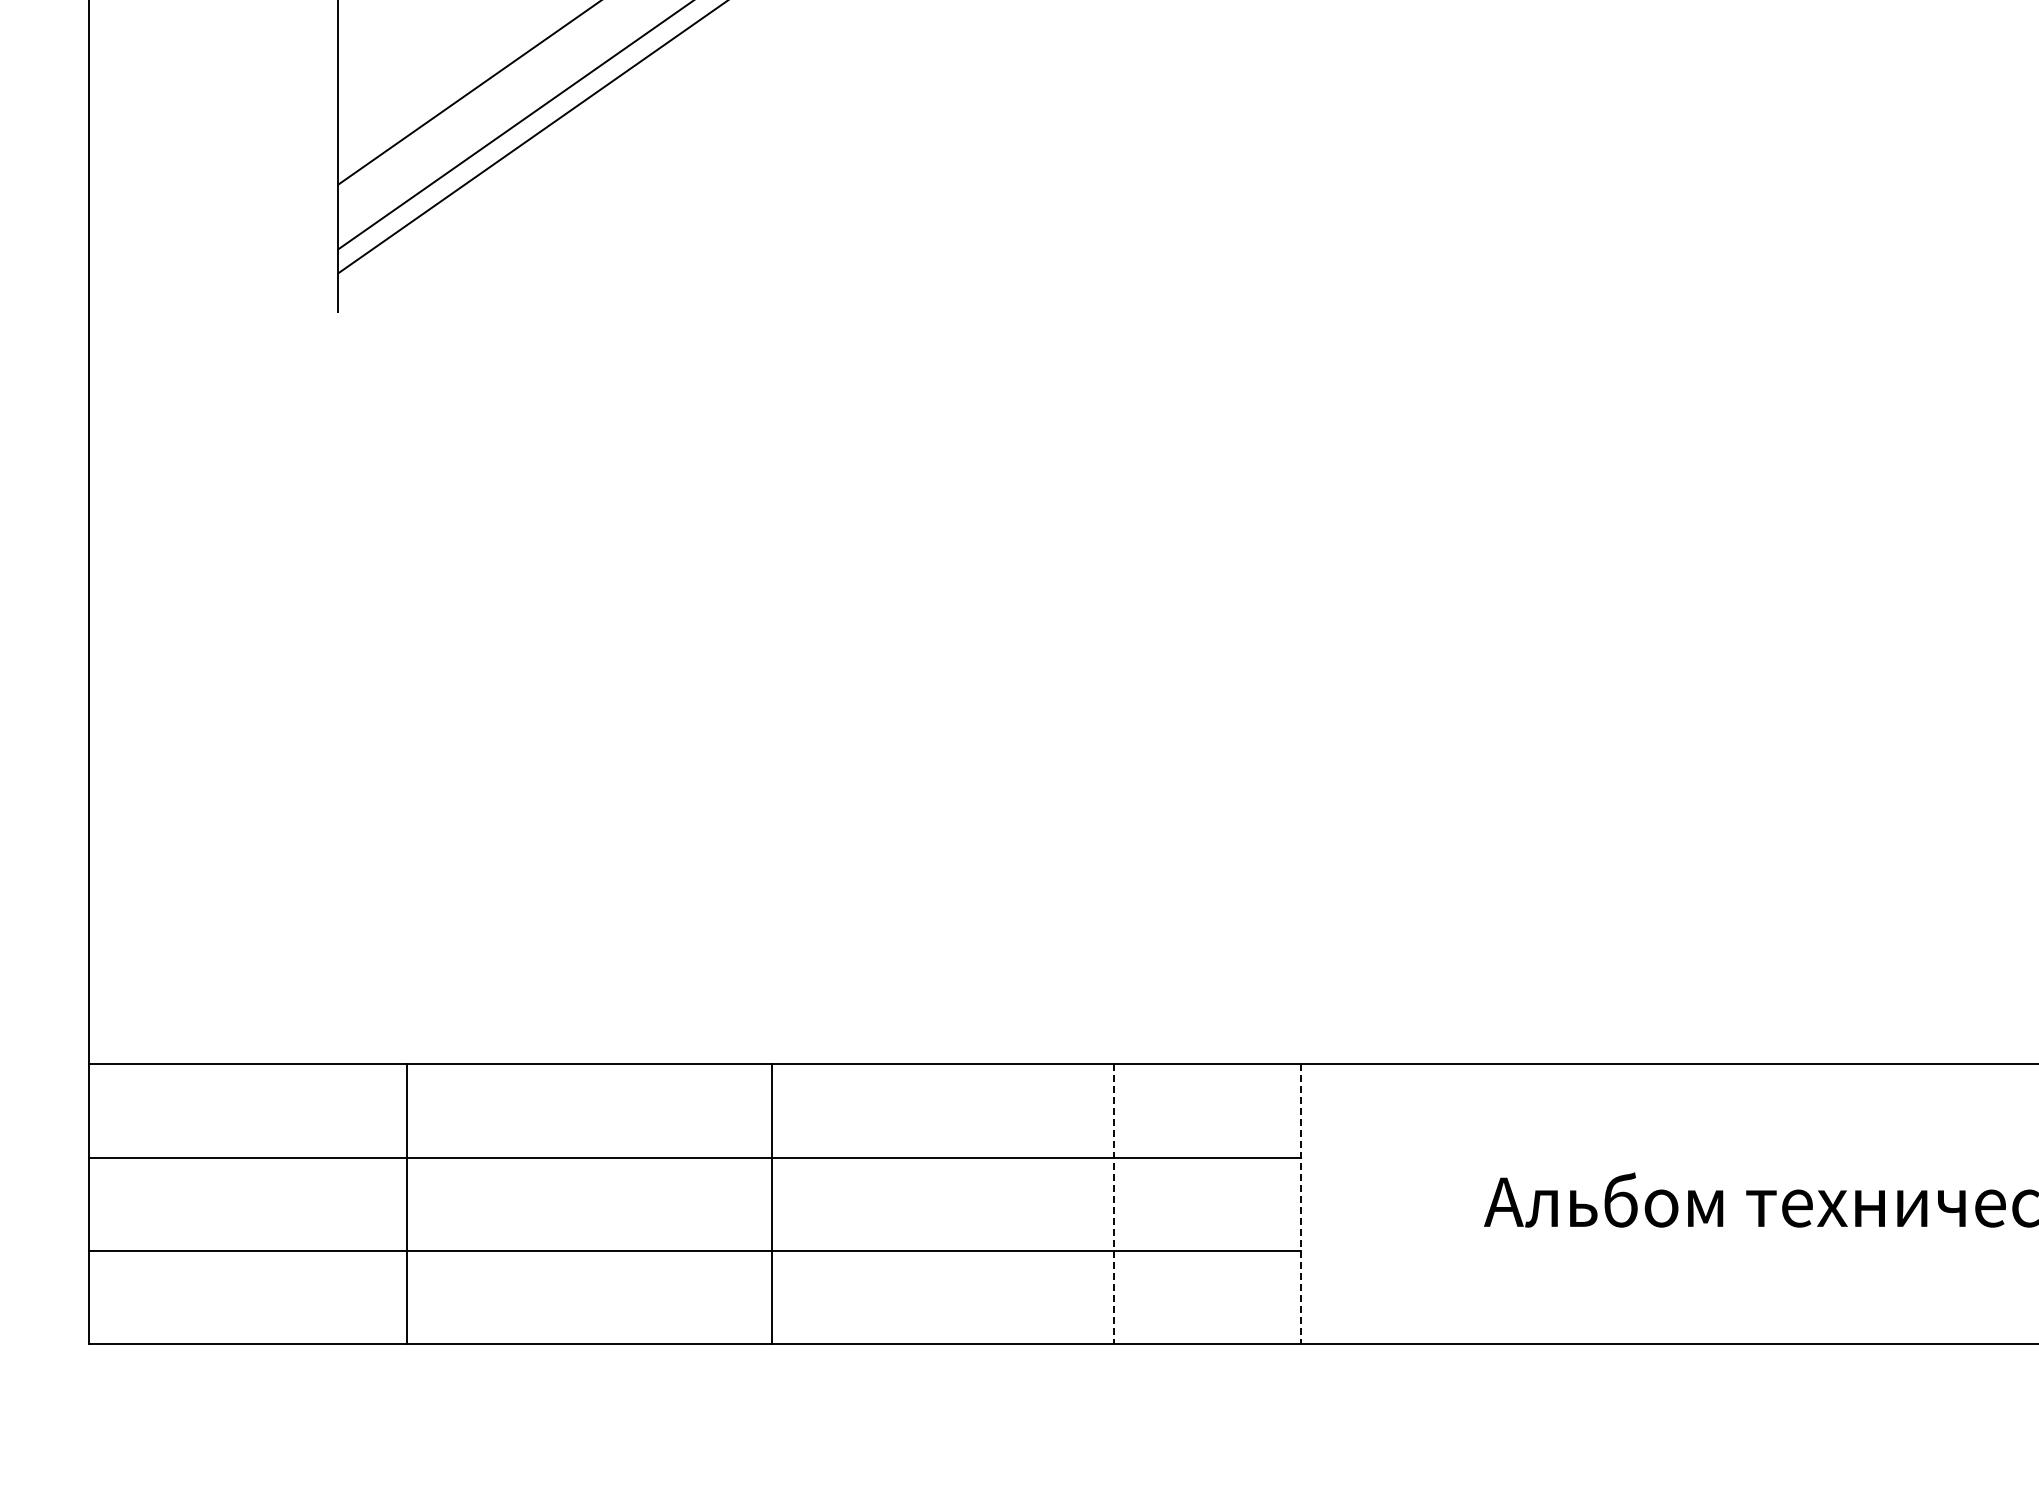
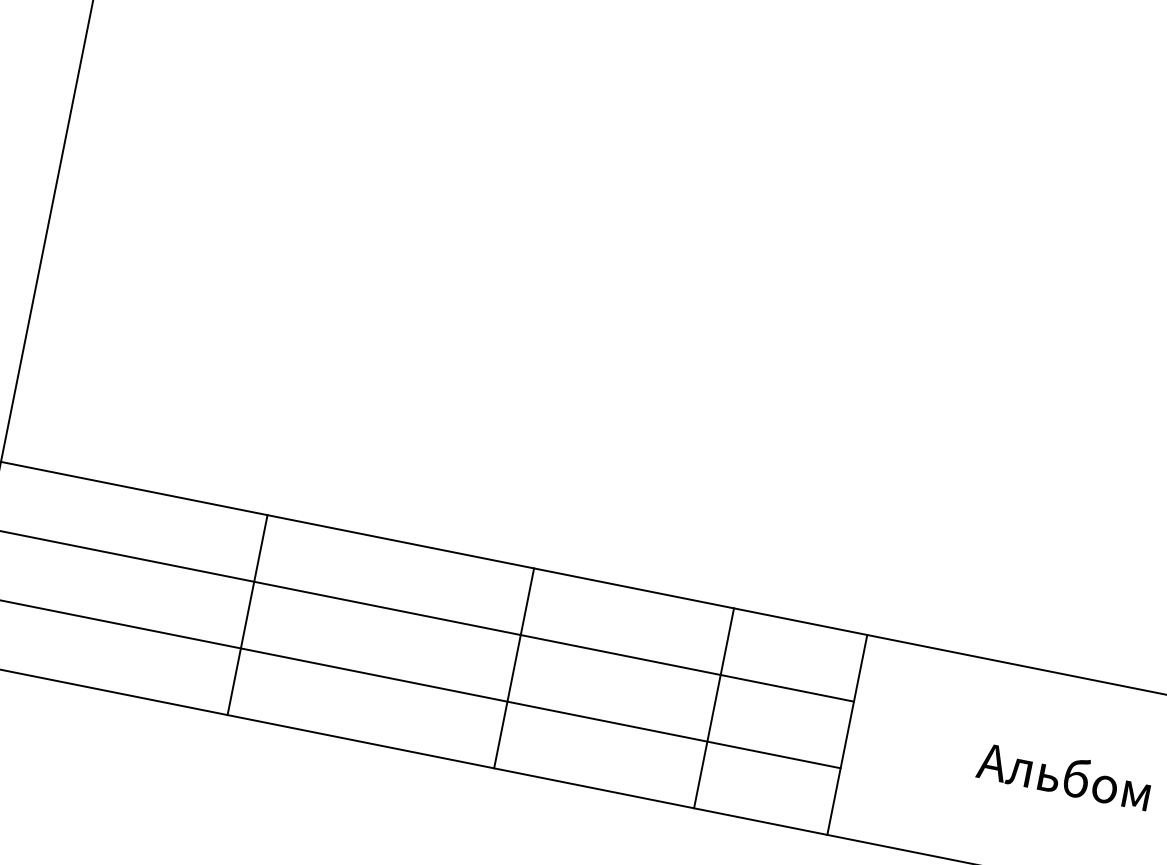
line: (407, 1204) -> (247, 615), moved
line: (772, 1204) -> (514, 668), moved
line: (1114, 1204) -> (714, 708), dashed -> solid
line: (1300, 1204) -> (847, 735), dashed -> solid

